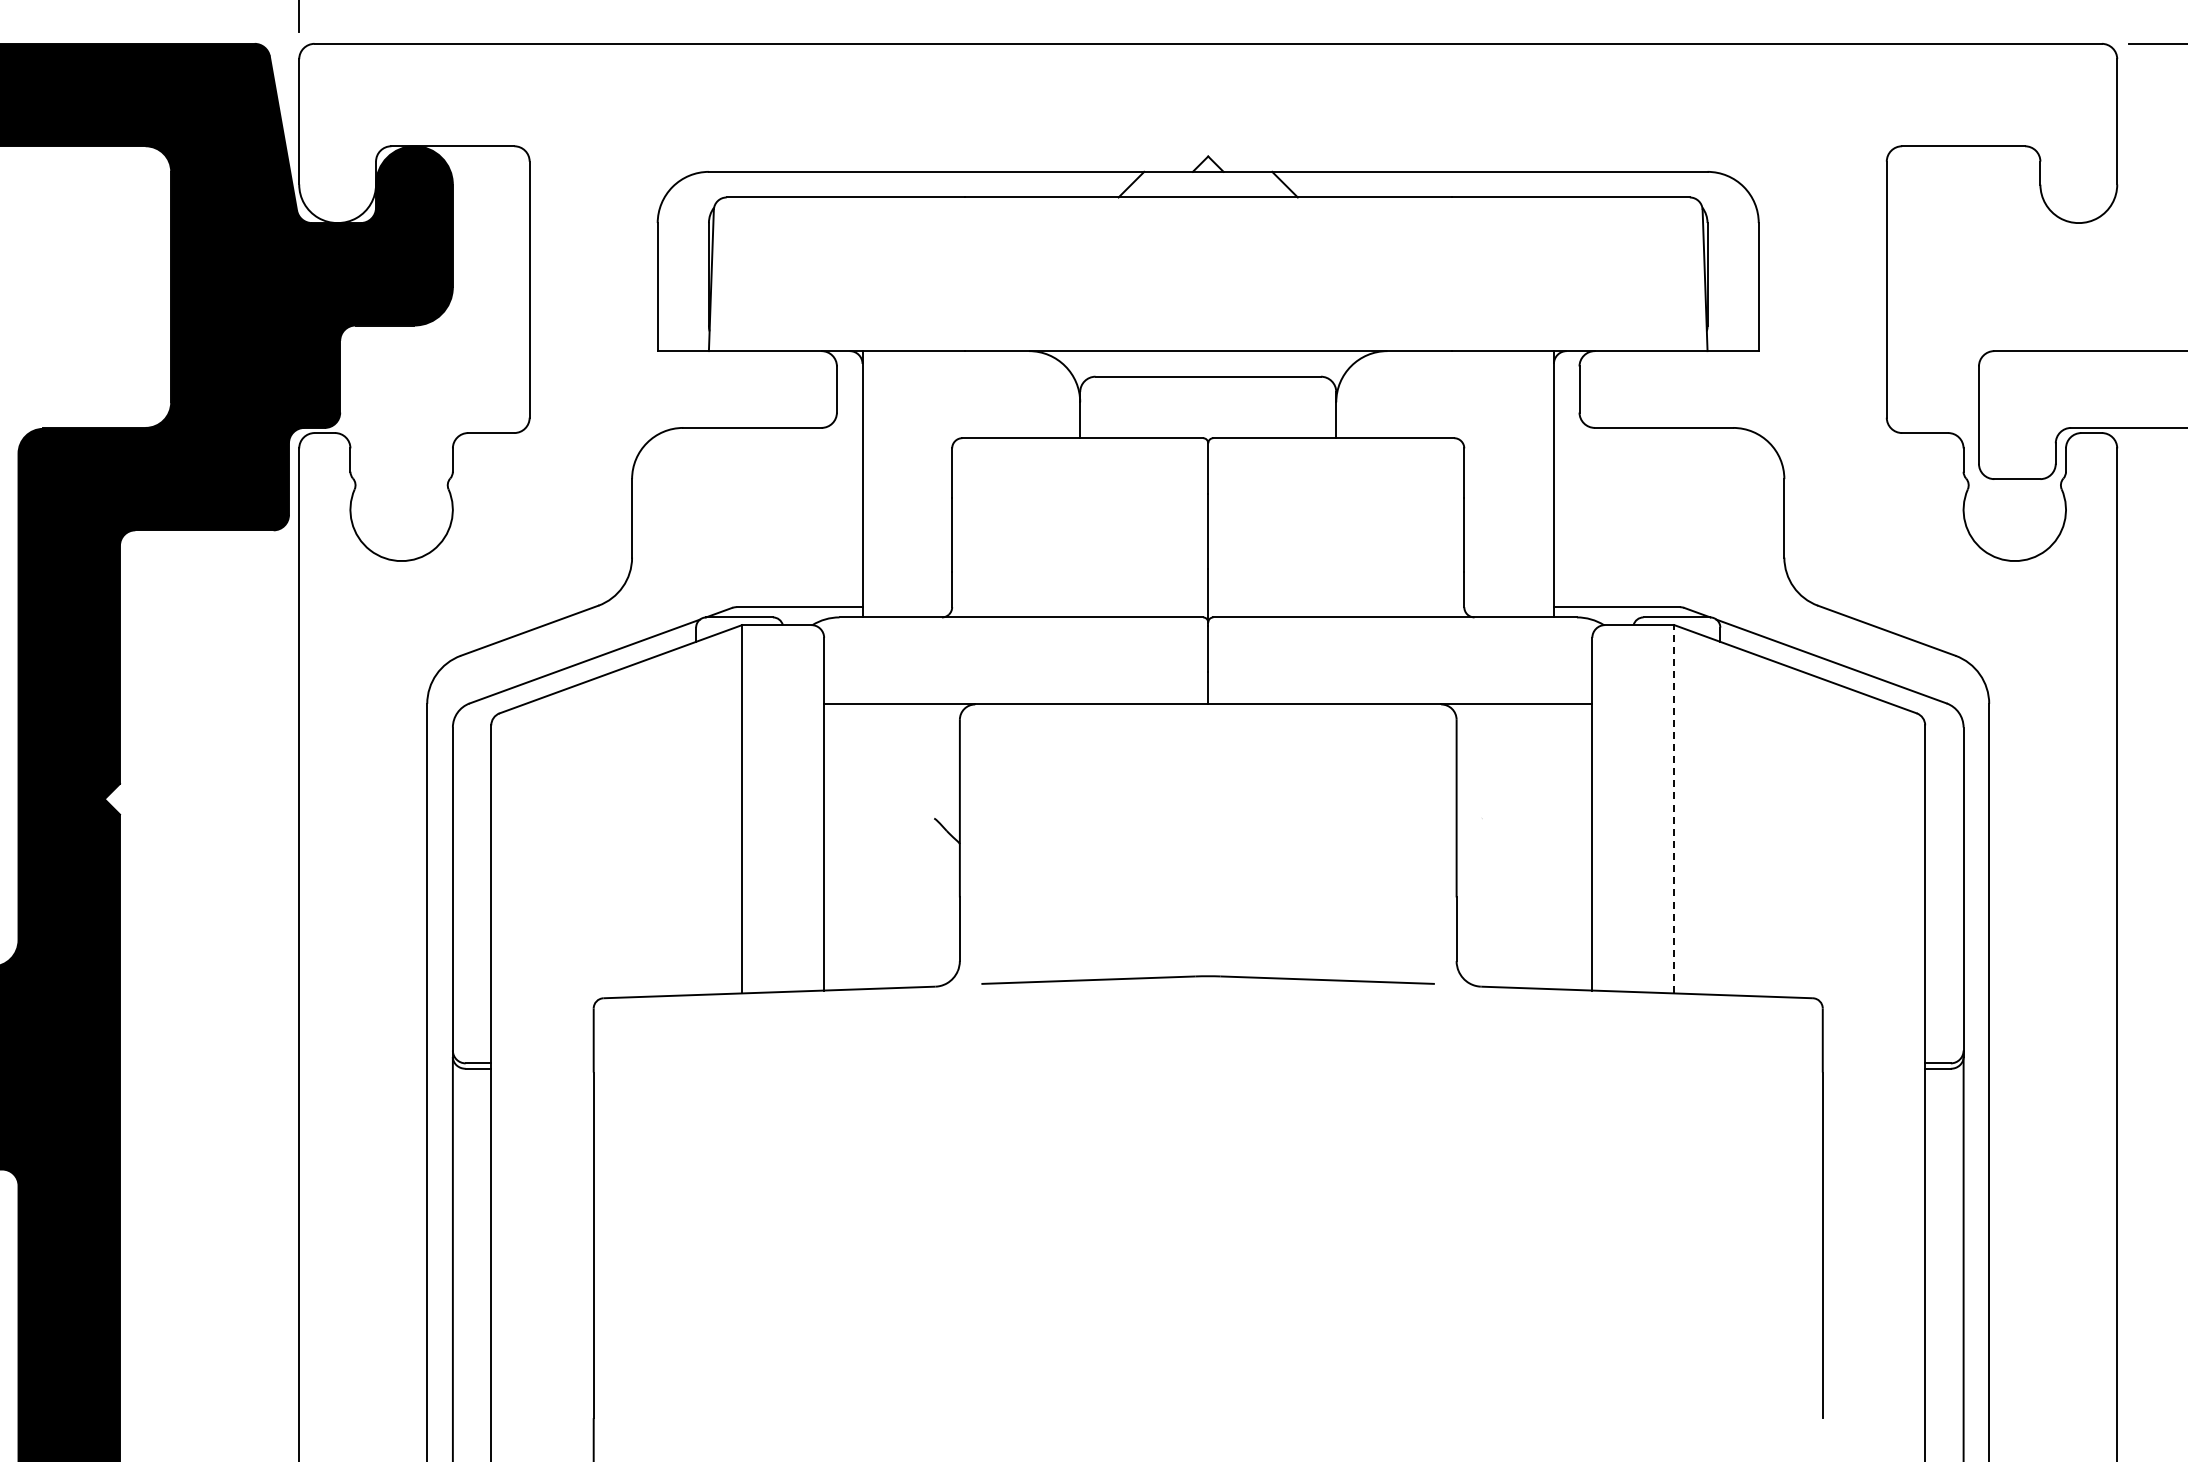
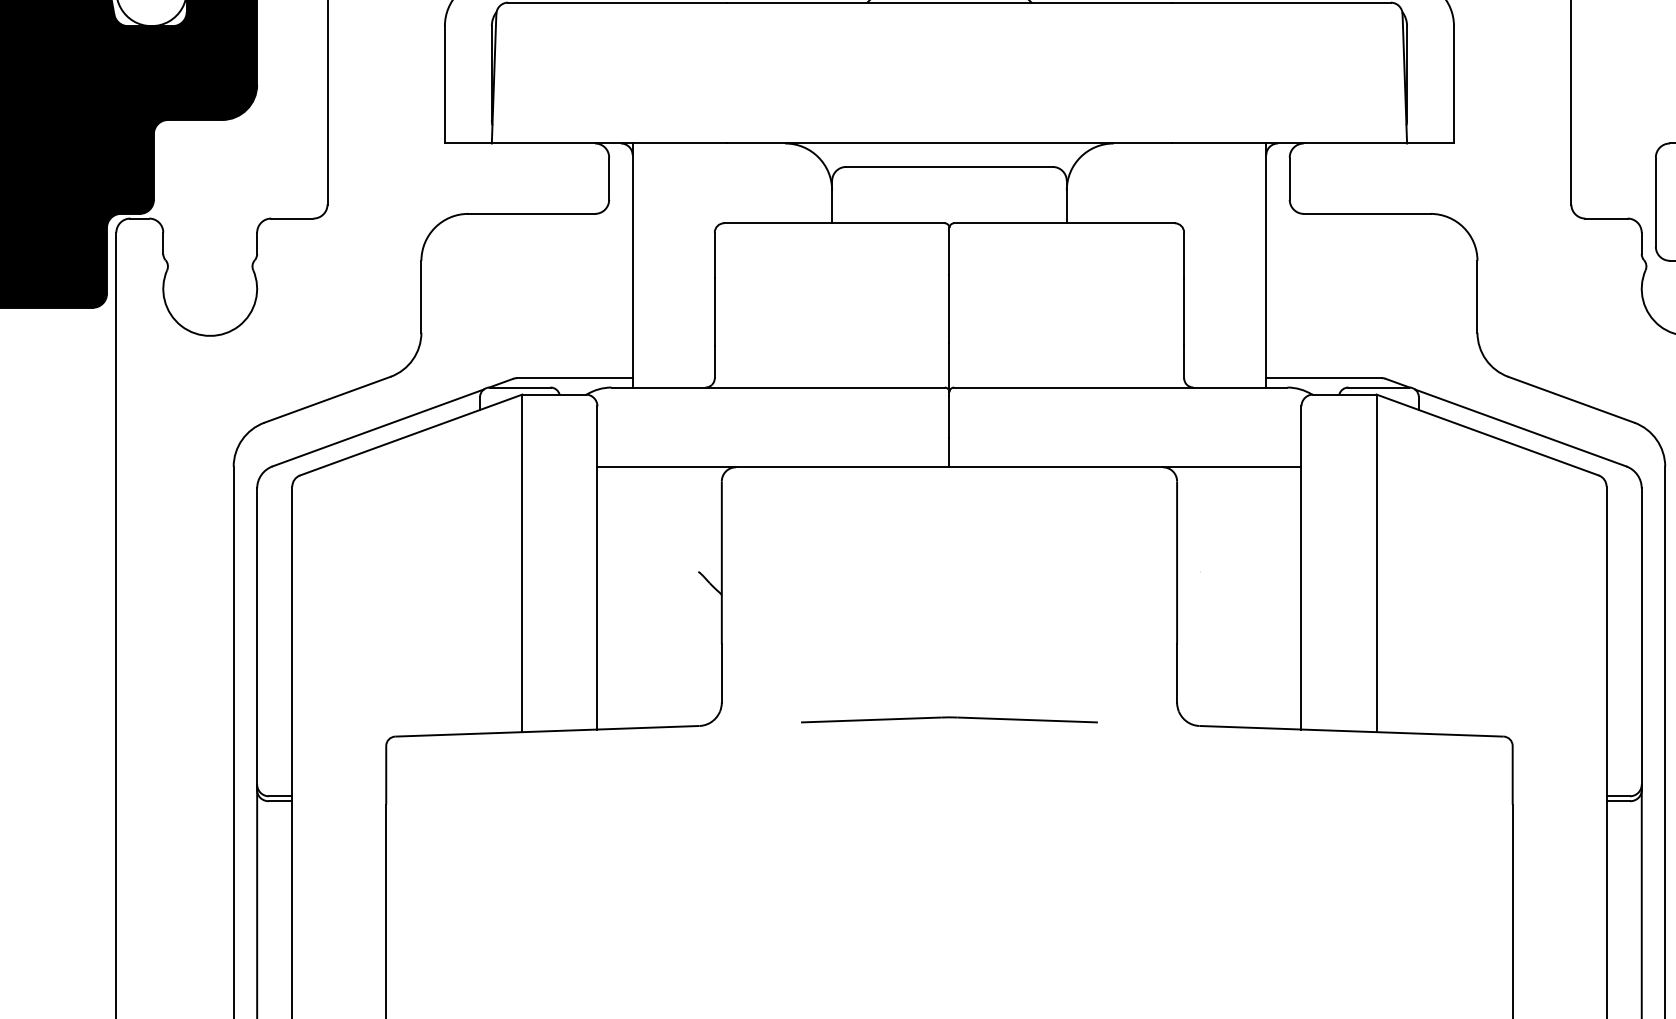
line: (1674, 808) -> (1376, 562), dashed -> solid
part: (1208, 979) -> (949, 719), size x0.71

